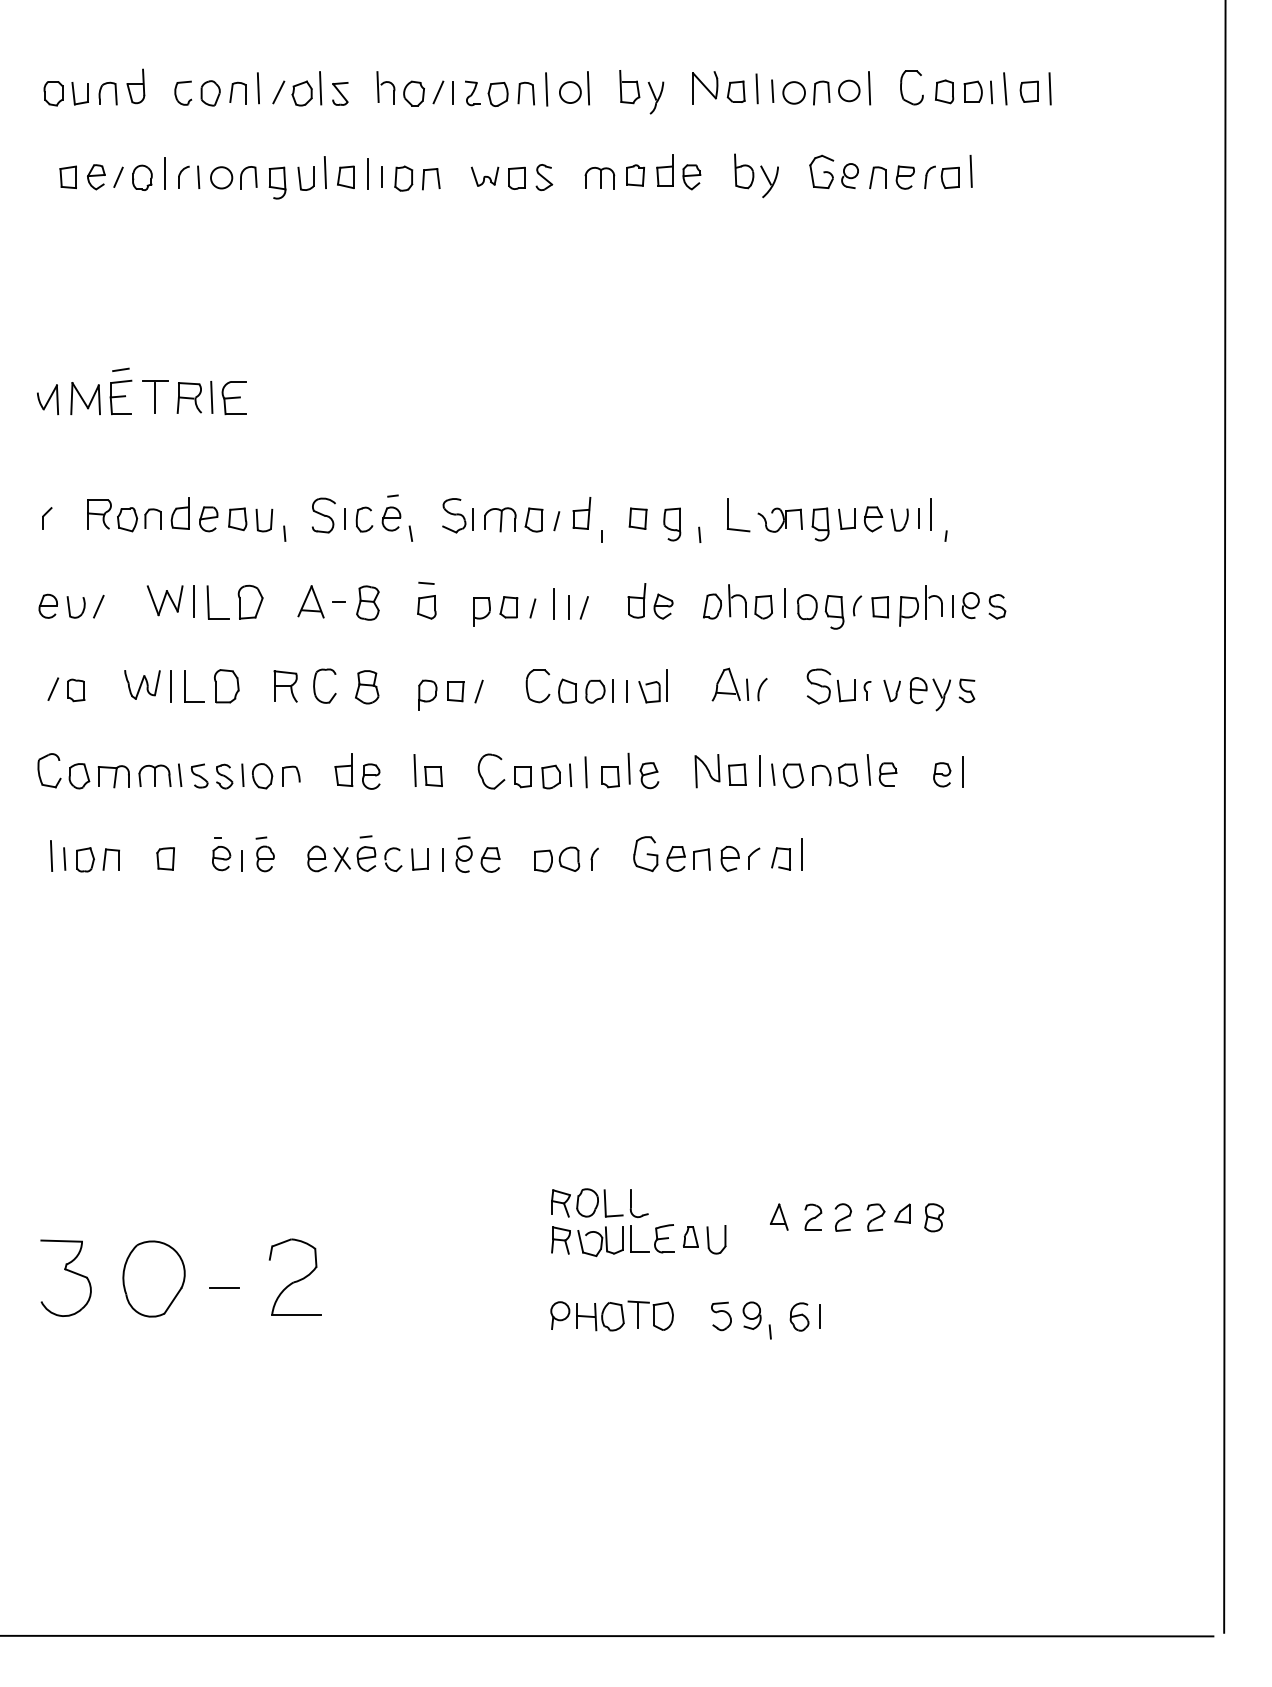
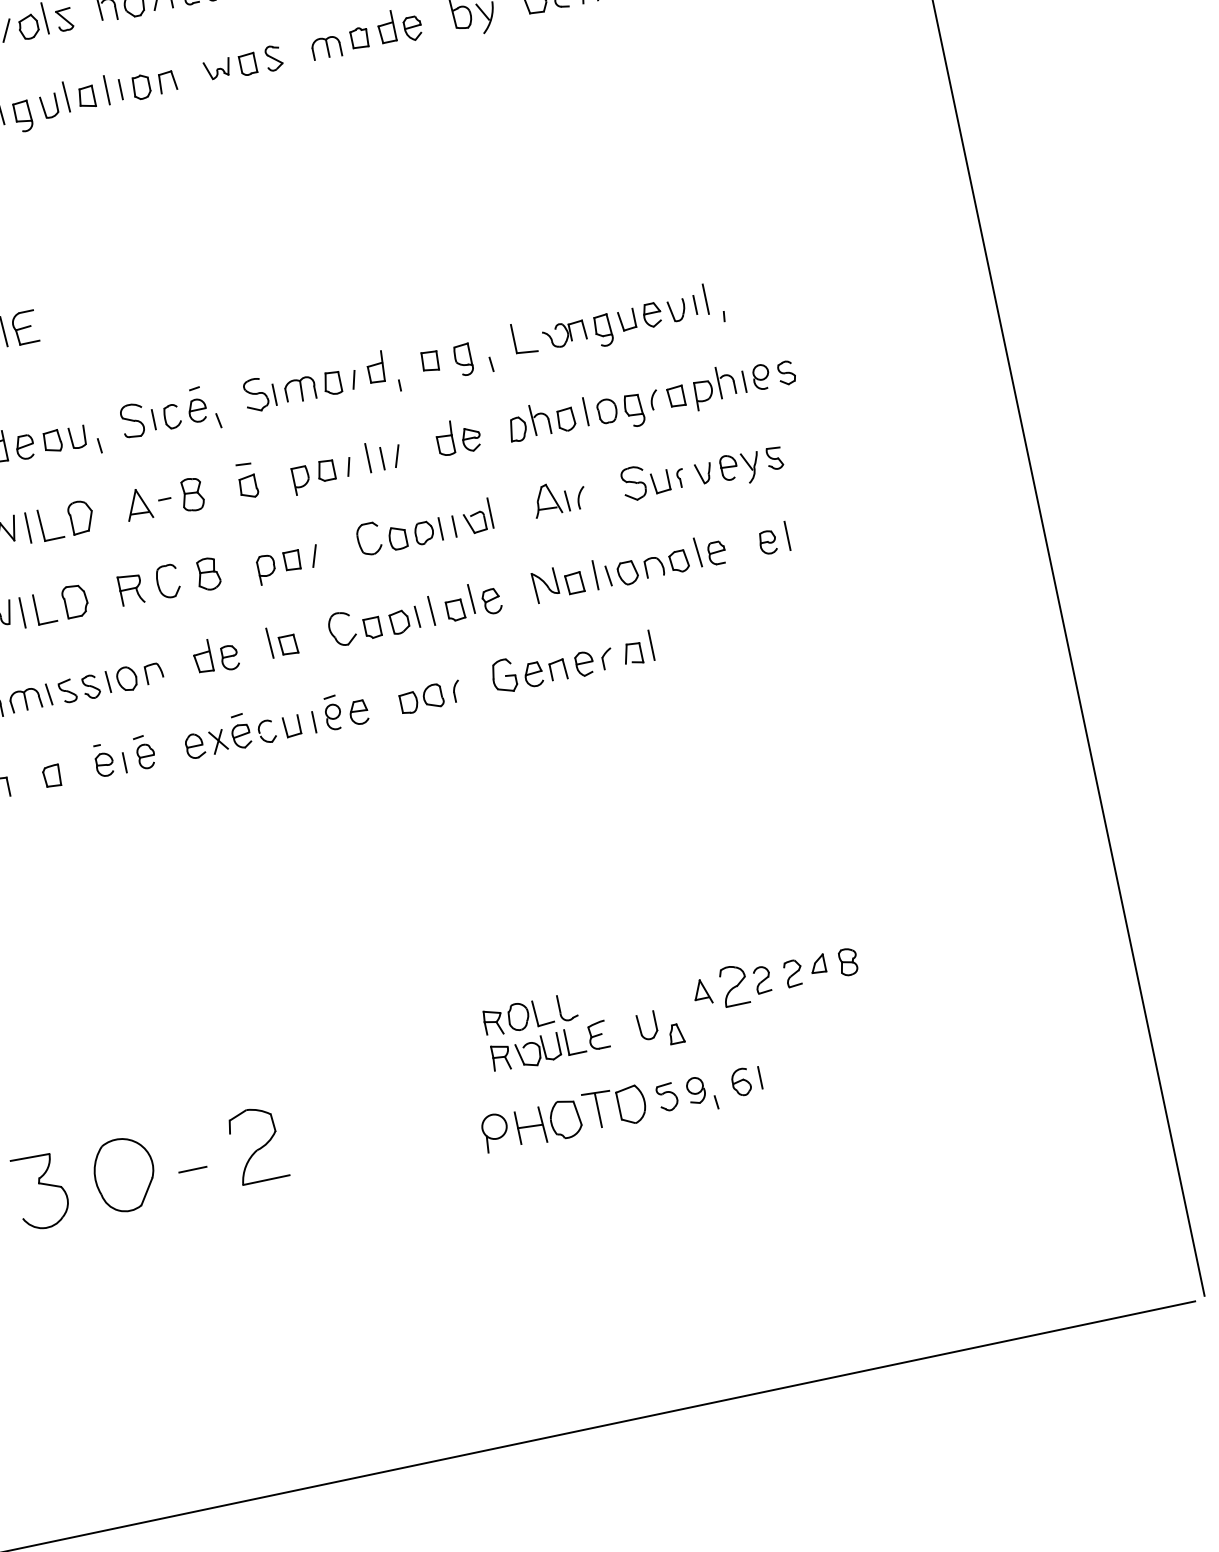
part: (813, 1216) -> (734, 984), size x1.6
part: (690, 1236) -> (675, 1033), moved
part: (611, 1315) -> (563, 1118), size x1.4

